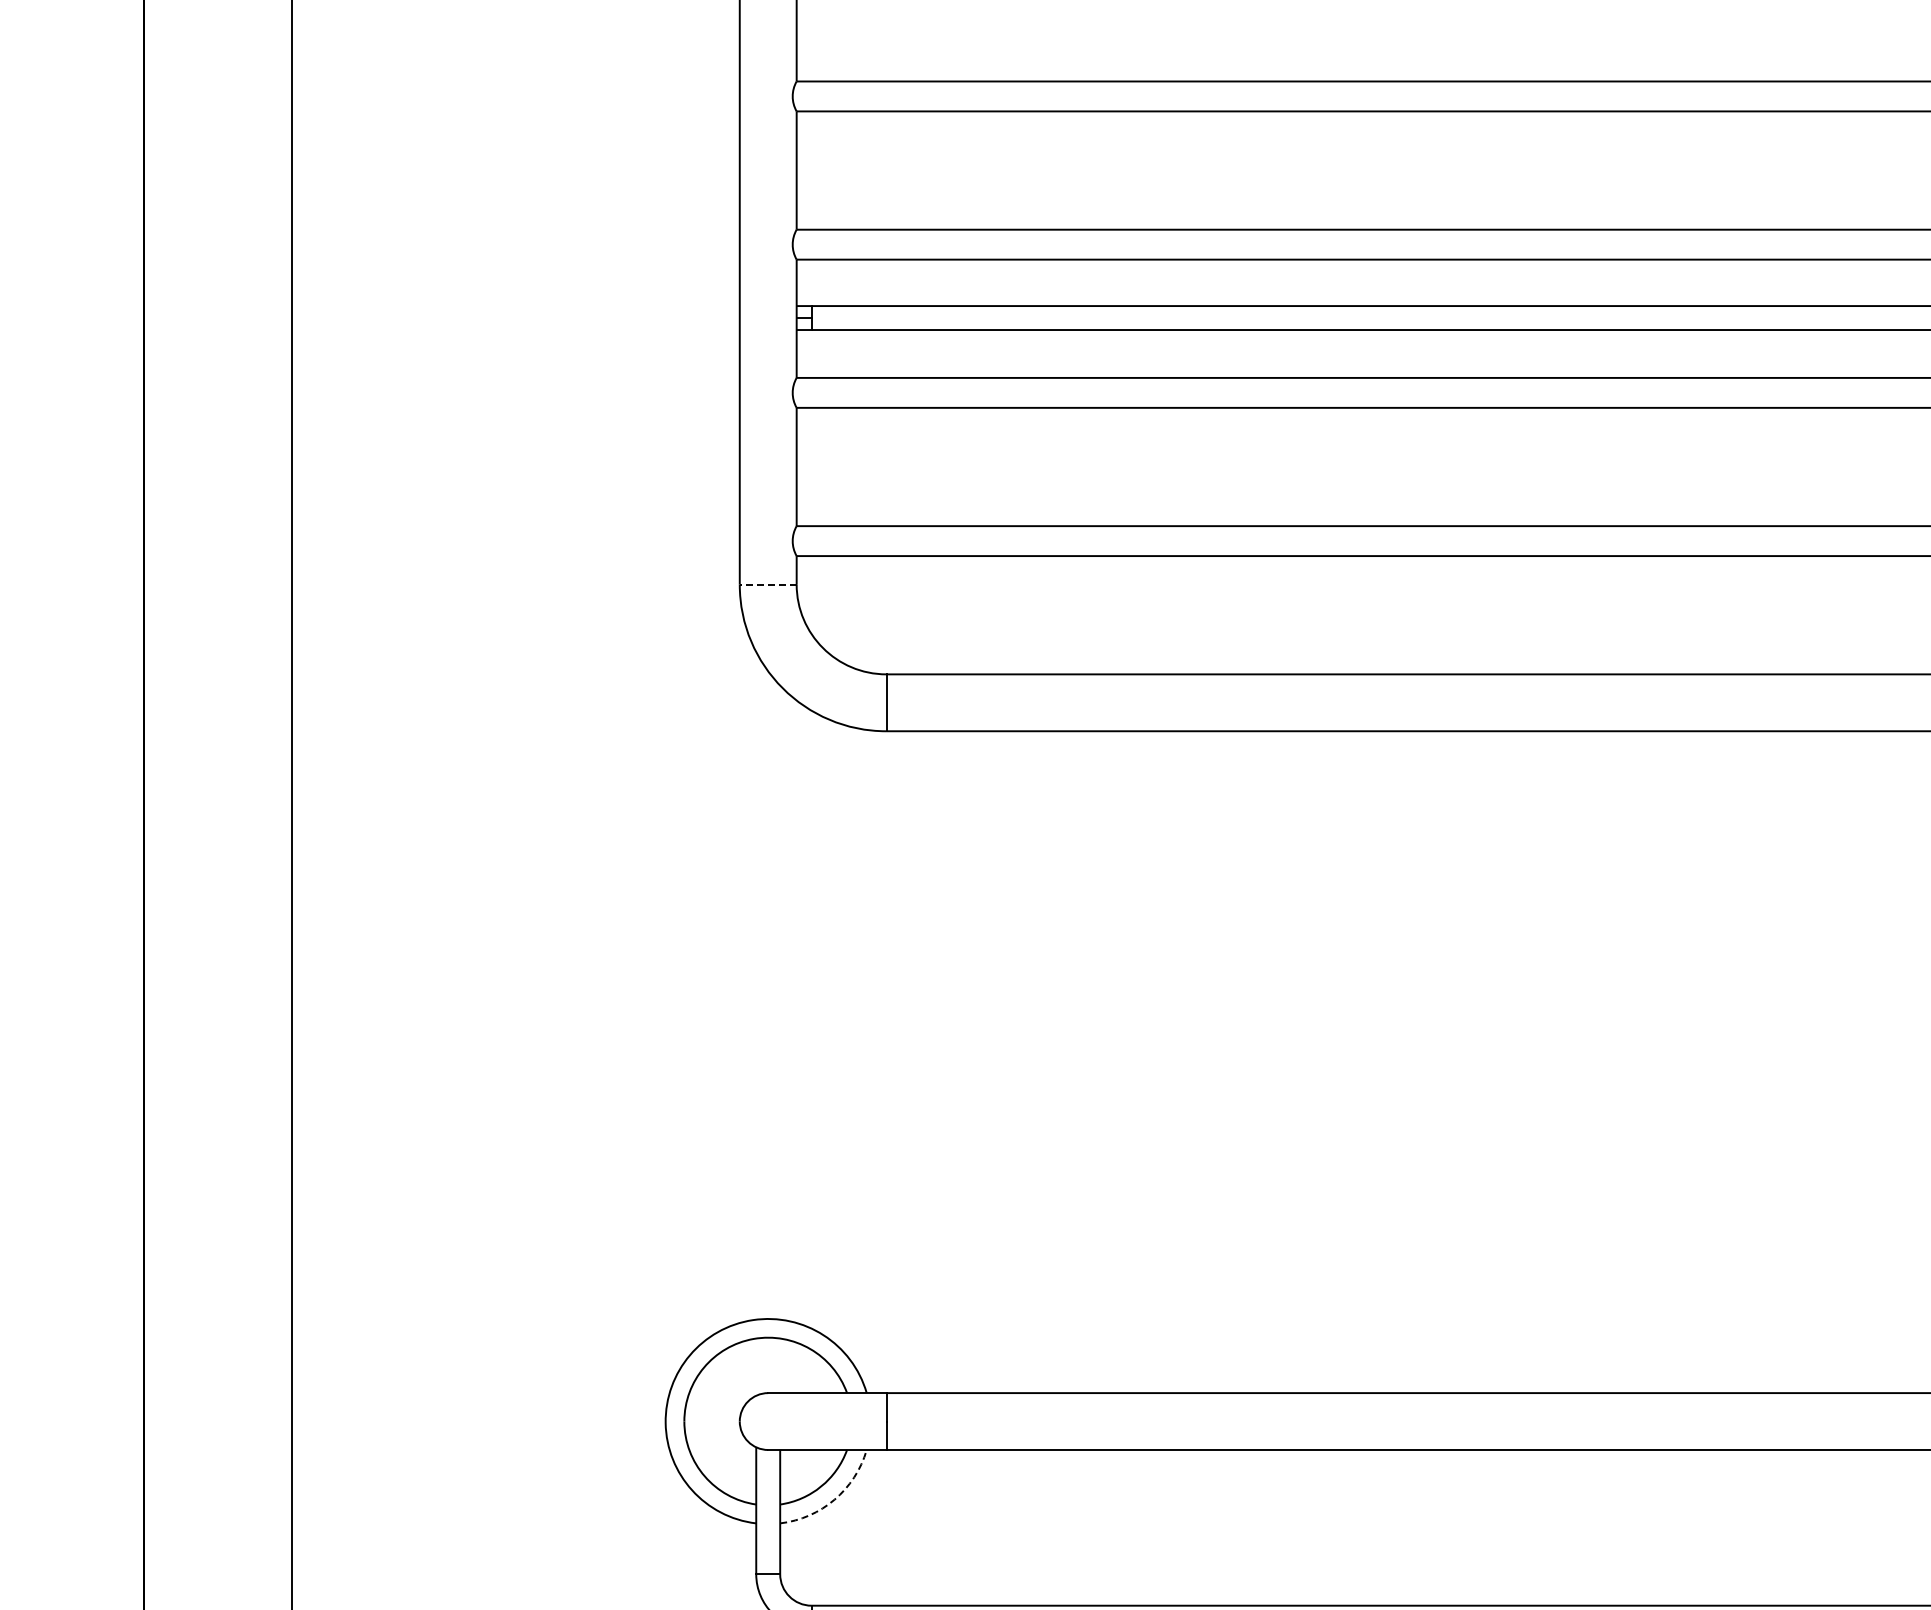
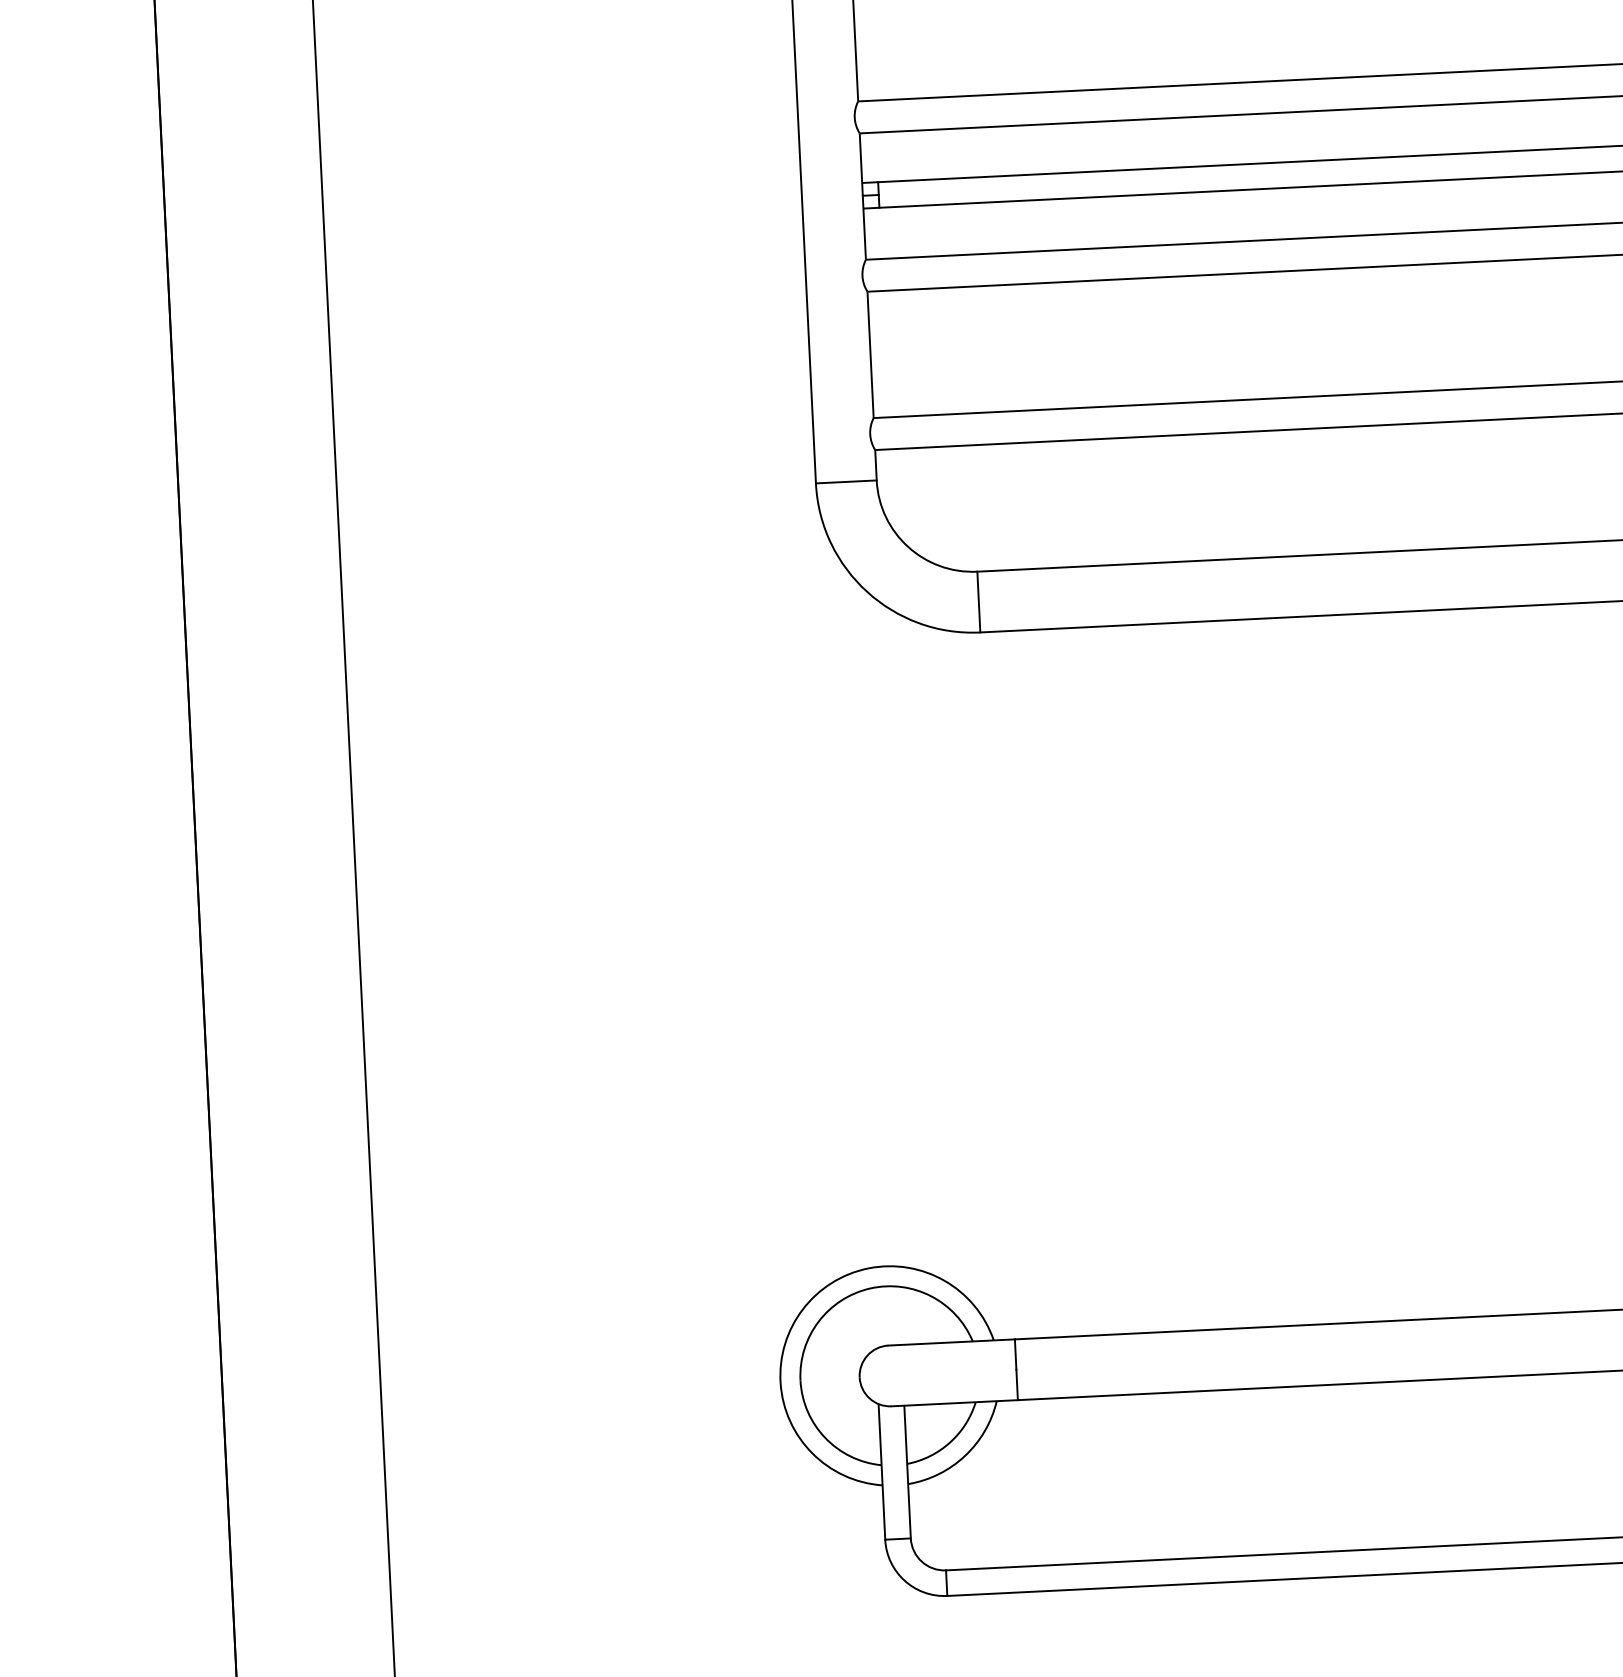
line: (767, 584) -> (845, 481), dashed -> solid
arc: (834, 1499) -> (964, 1455), dashed -> solid

